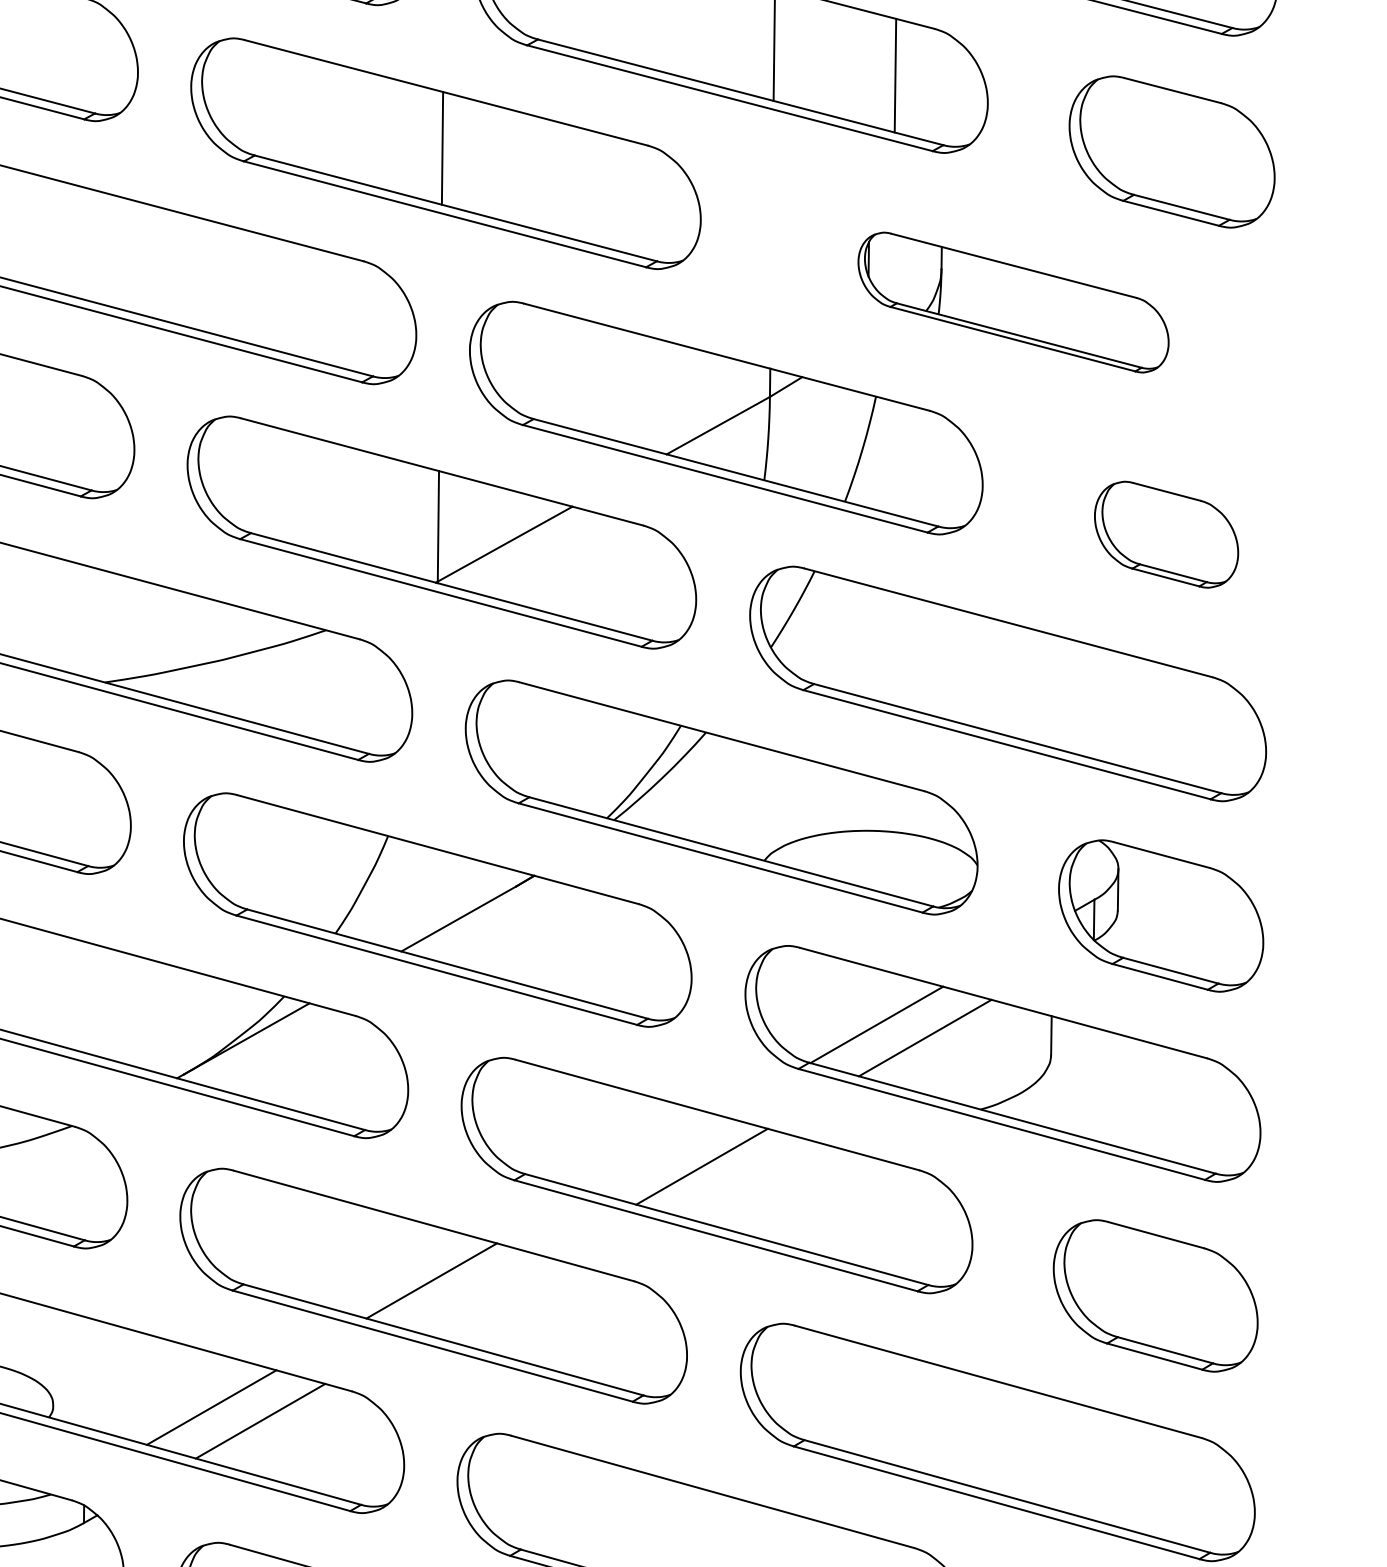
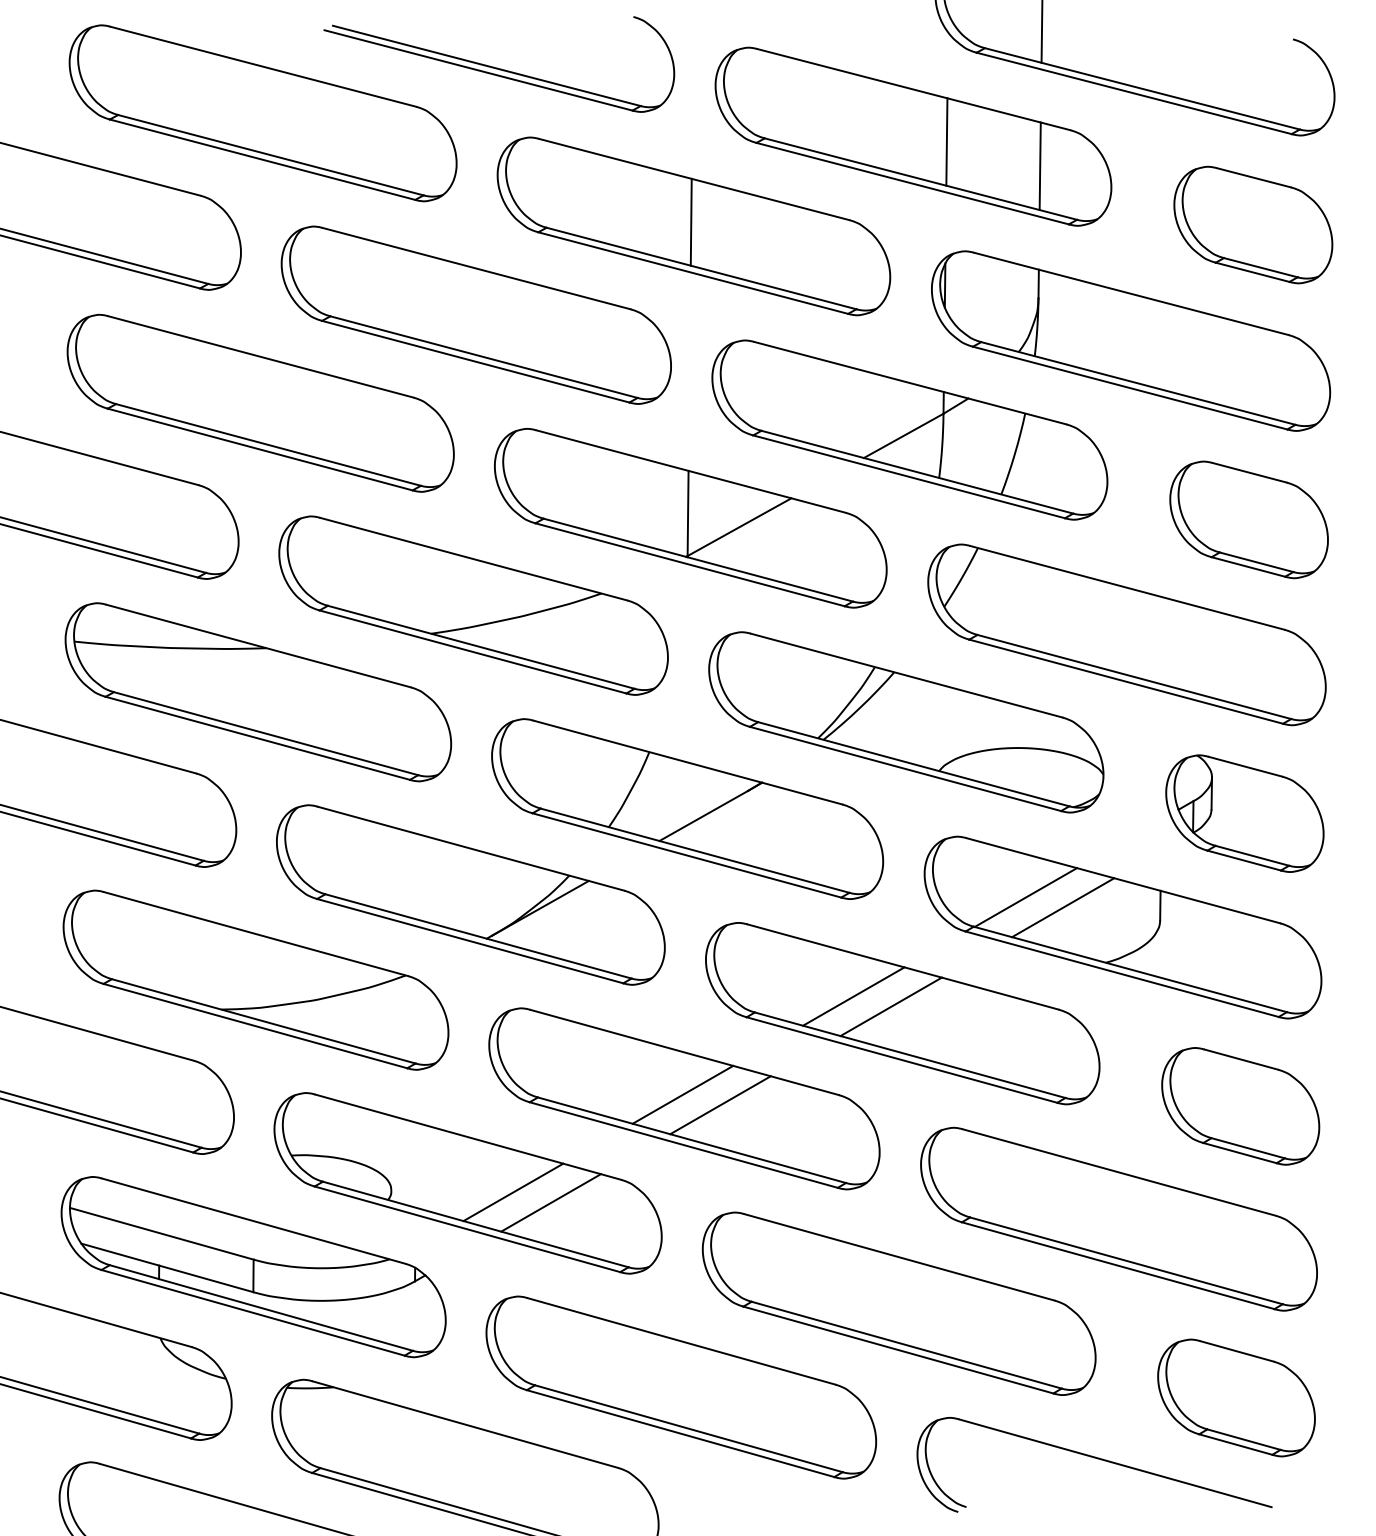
part: (1013, 301) -> (1131, 340), size x1.67
part: (1165, 534) -> (1248, 519), size x1.43
line: (653, 1153) -> (853, 996), added
line: (480, 1294) -> (720, 1105), added

